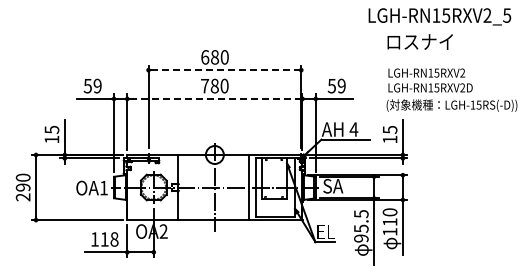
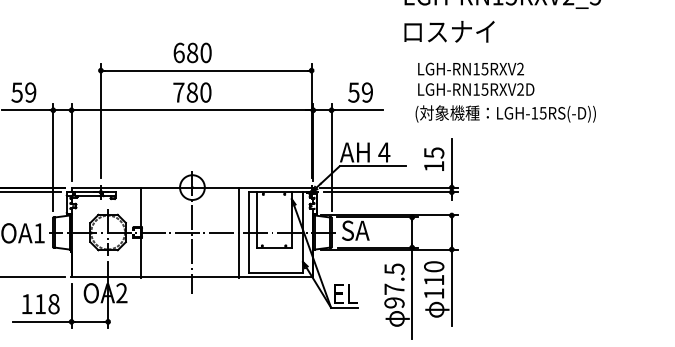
text: (419, 41) -> (448, 31), moved
line: (224, 70) -> (205, 71), dashed -> solid
text: (451, 89) -> (505, 91), moved
line: (214, 98) -> (191, 109), dashed -> solid
text: (361, 228) -> (394, 289), 95.5 -> 97.5

